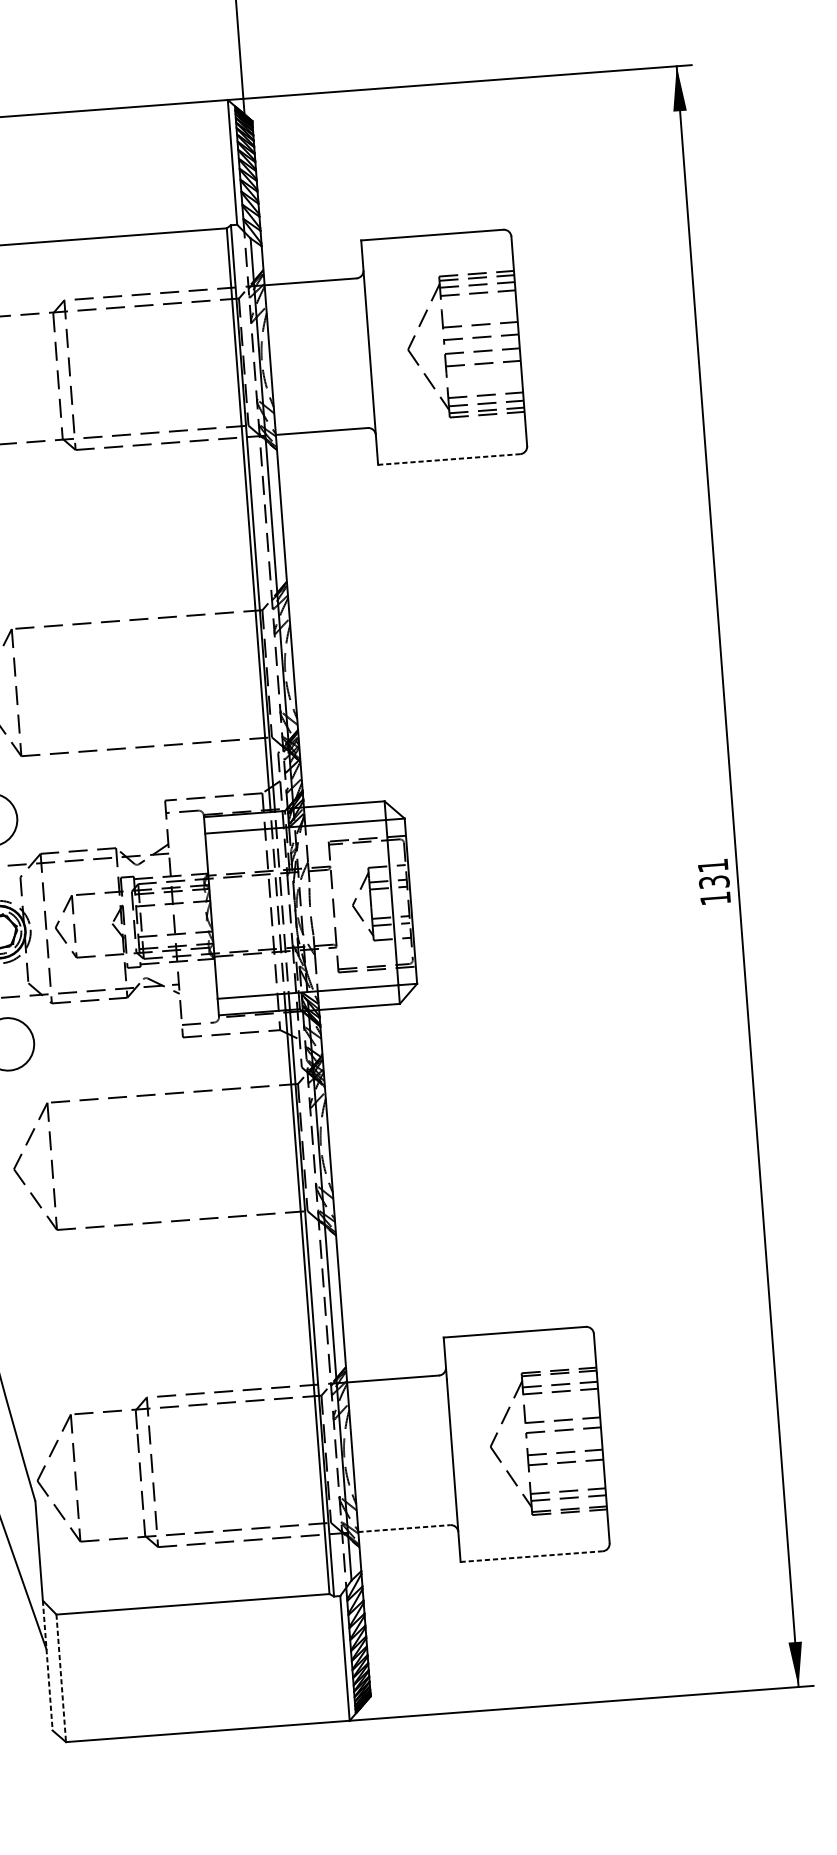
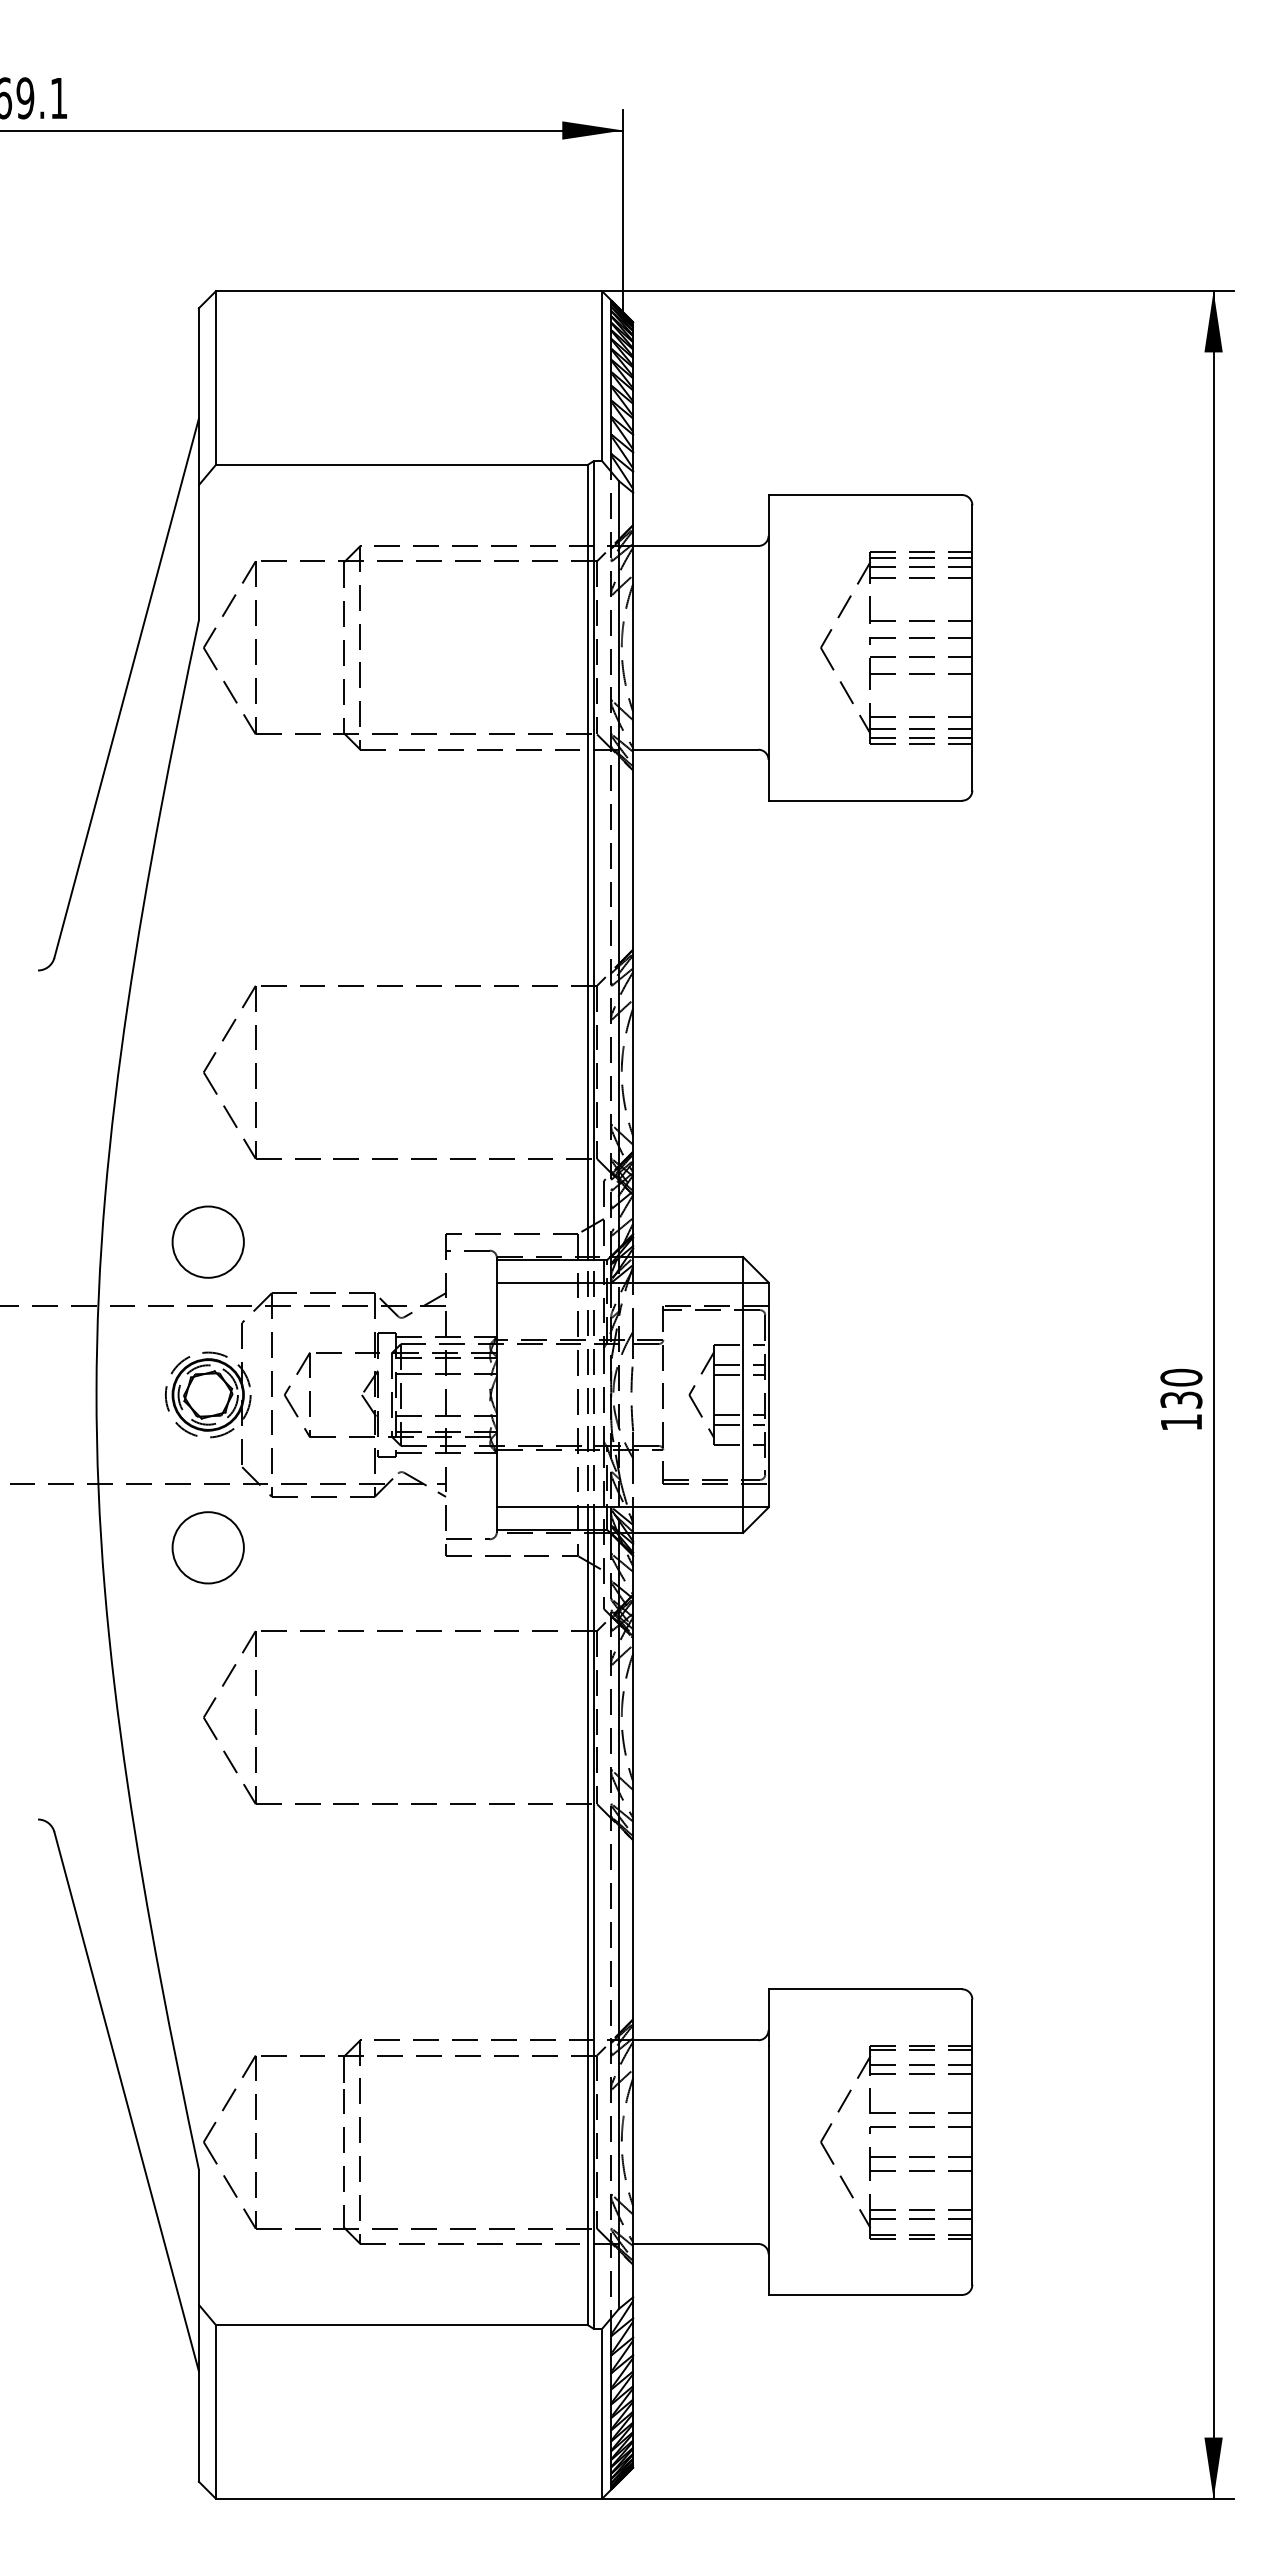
line: (449, 459) -> (865, 800), dashed -> solid
text: (713, 865) -> (1181, 1377), 131 -> 130
line: (404, 1528) -> (695, 2244), dashed -> solid
line: (531, 1556) -> (865, 2294), dashed -> solid
line: (47, 1665) -> (198, 2393), dashed -> solid
line: (60, 1678) -> (215, 2411), dashed -> solid

